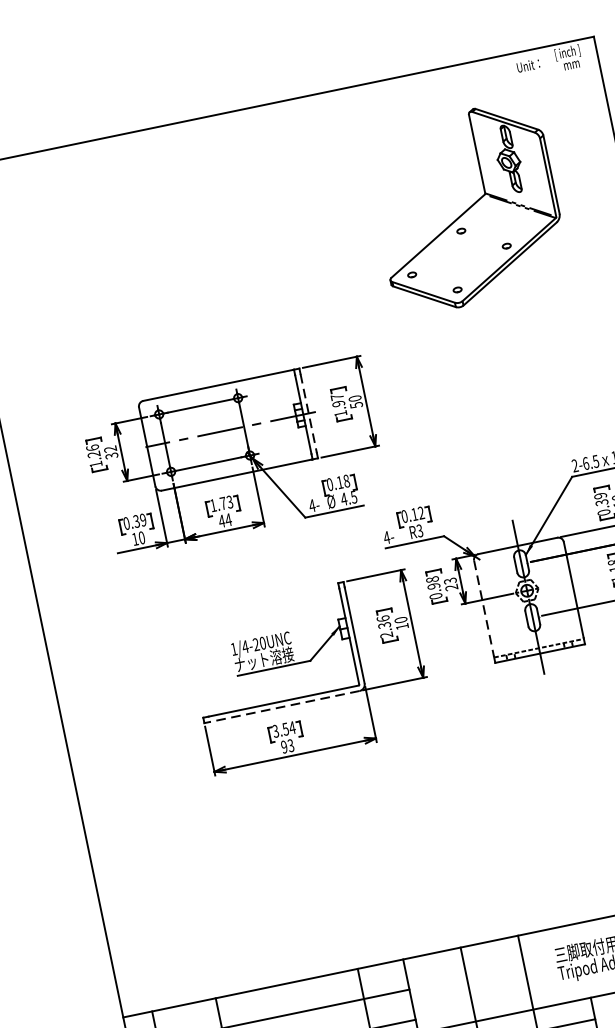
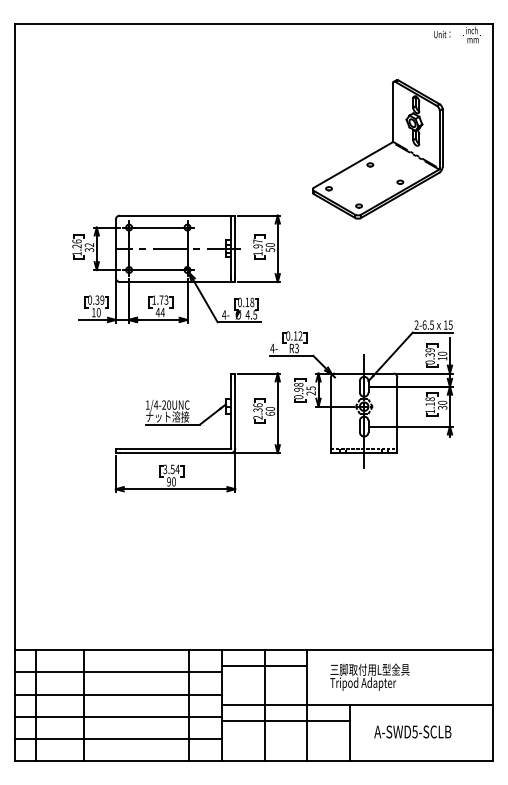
part: (466, 208) -> (377, 149), moved
line: (309, 414) -> (235, 249), dashed -> solid
text: (448, 581) -> (309, 388), 23 -> 25
line: (484, 609) -> (331, 413), dashed -> solid
text: (402, 626) -> (270, 413), 10 -> 60
line: (283, 707) -> (174, 453), dashed -> solid
text: (290, 745) -> (173, 481), 93 -> 90
line: (464, 968) -> (264, 665), added

